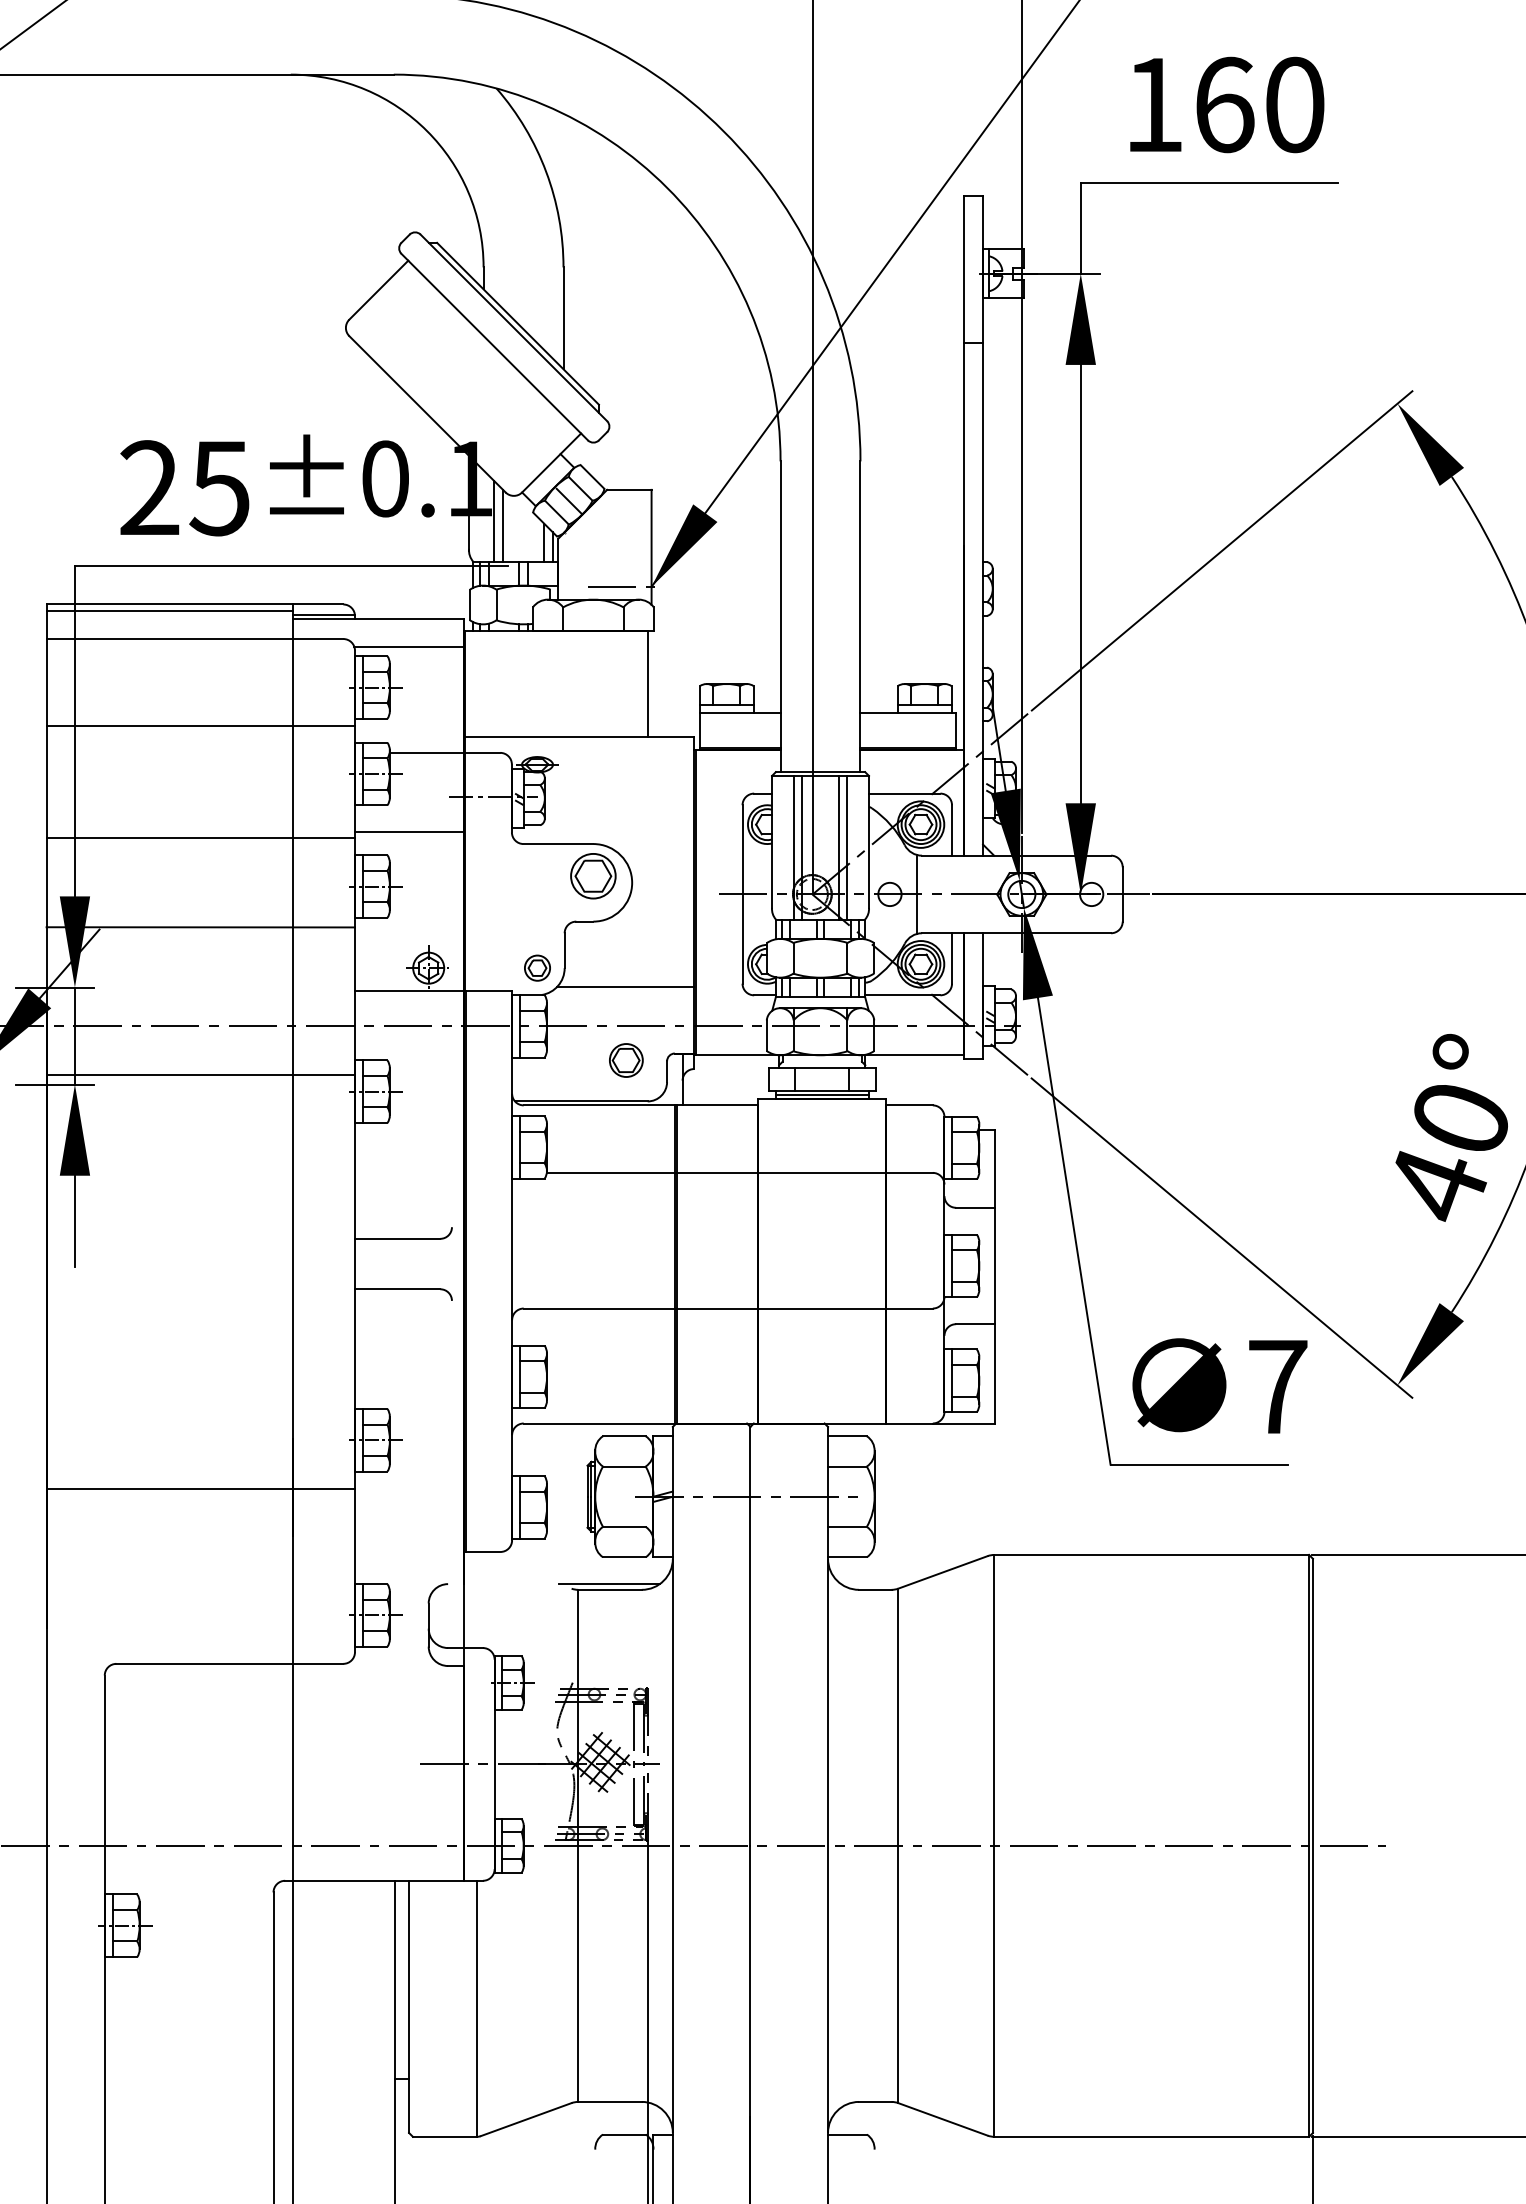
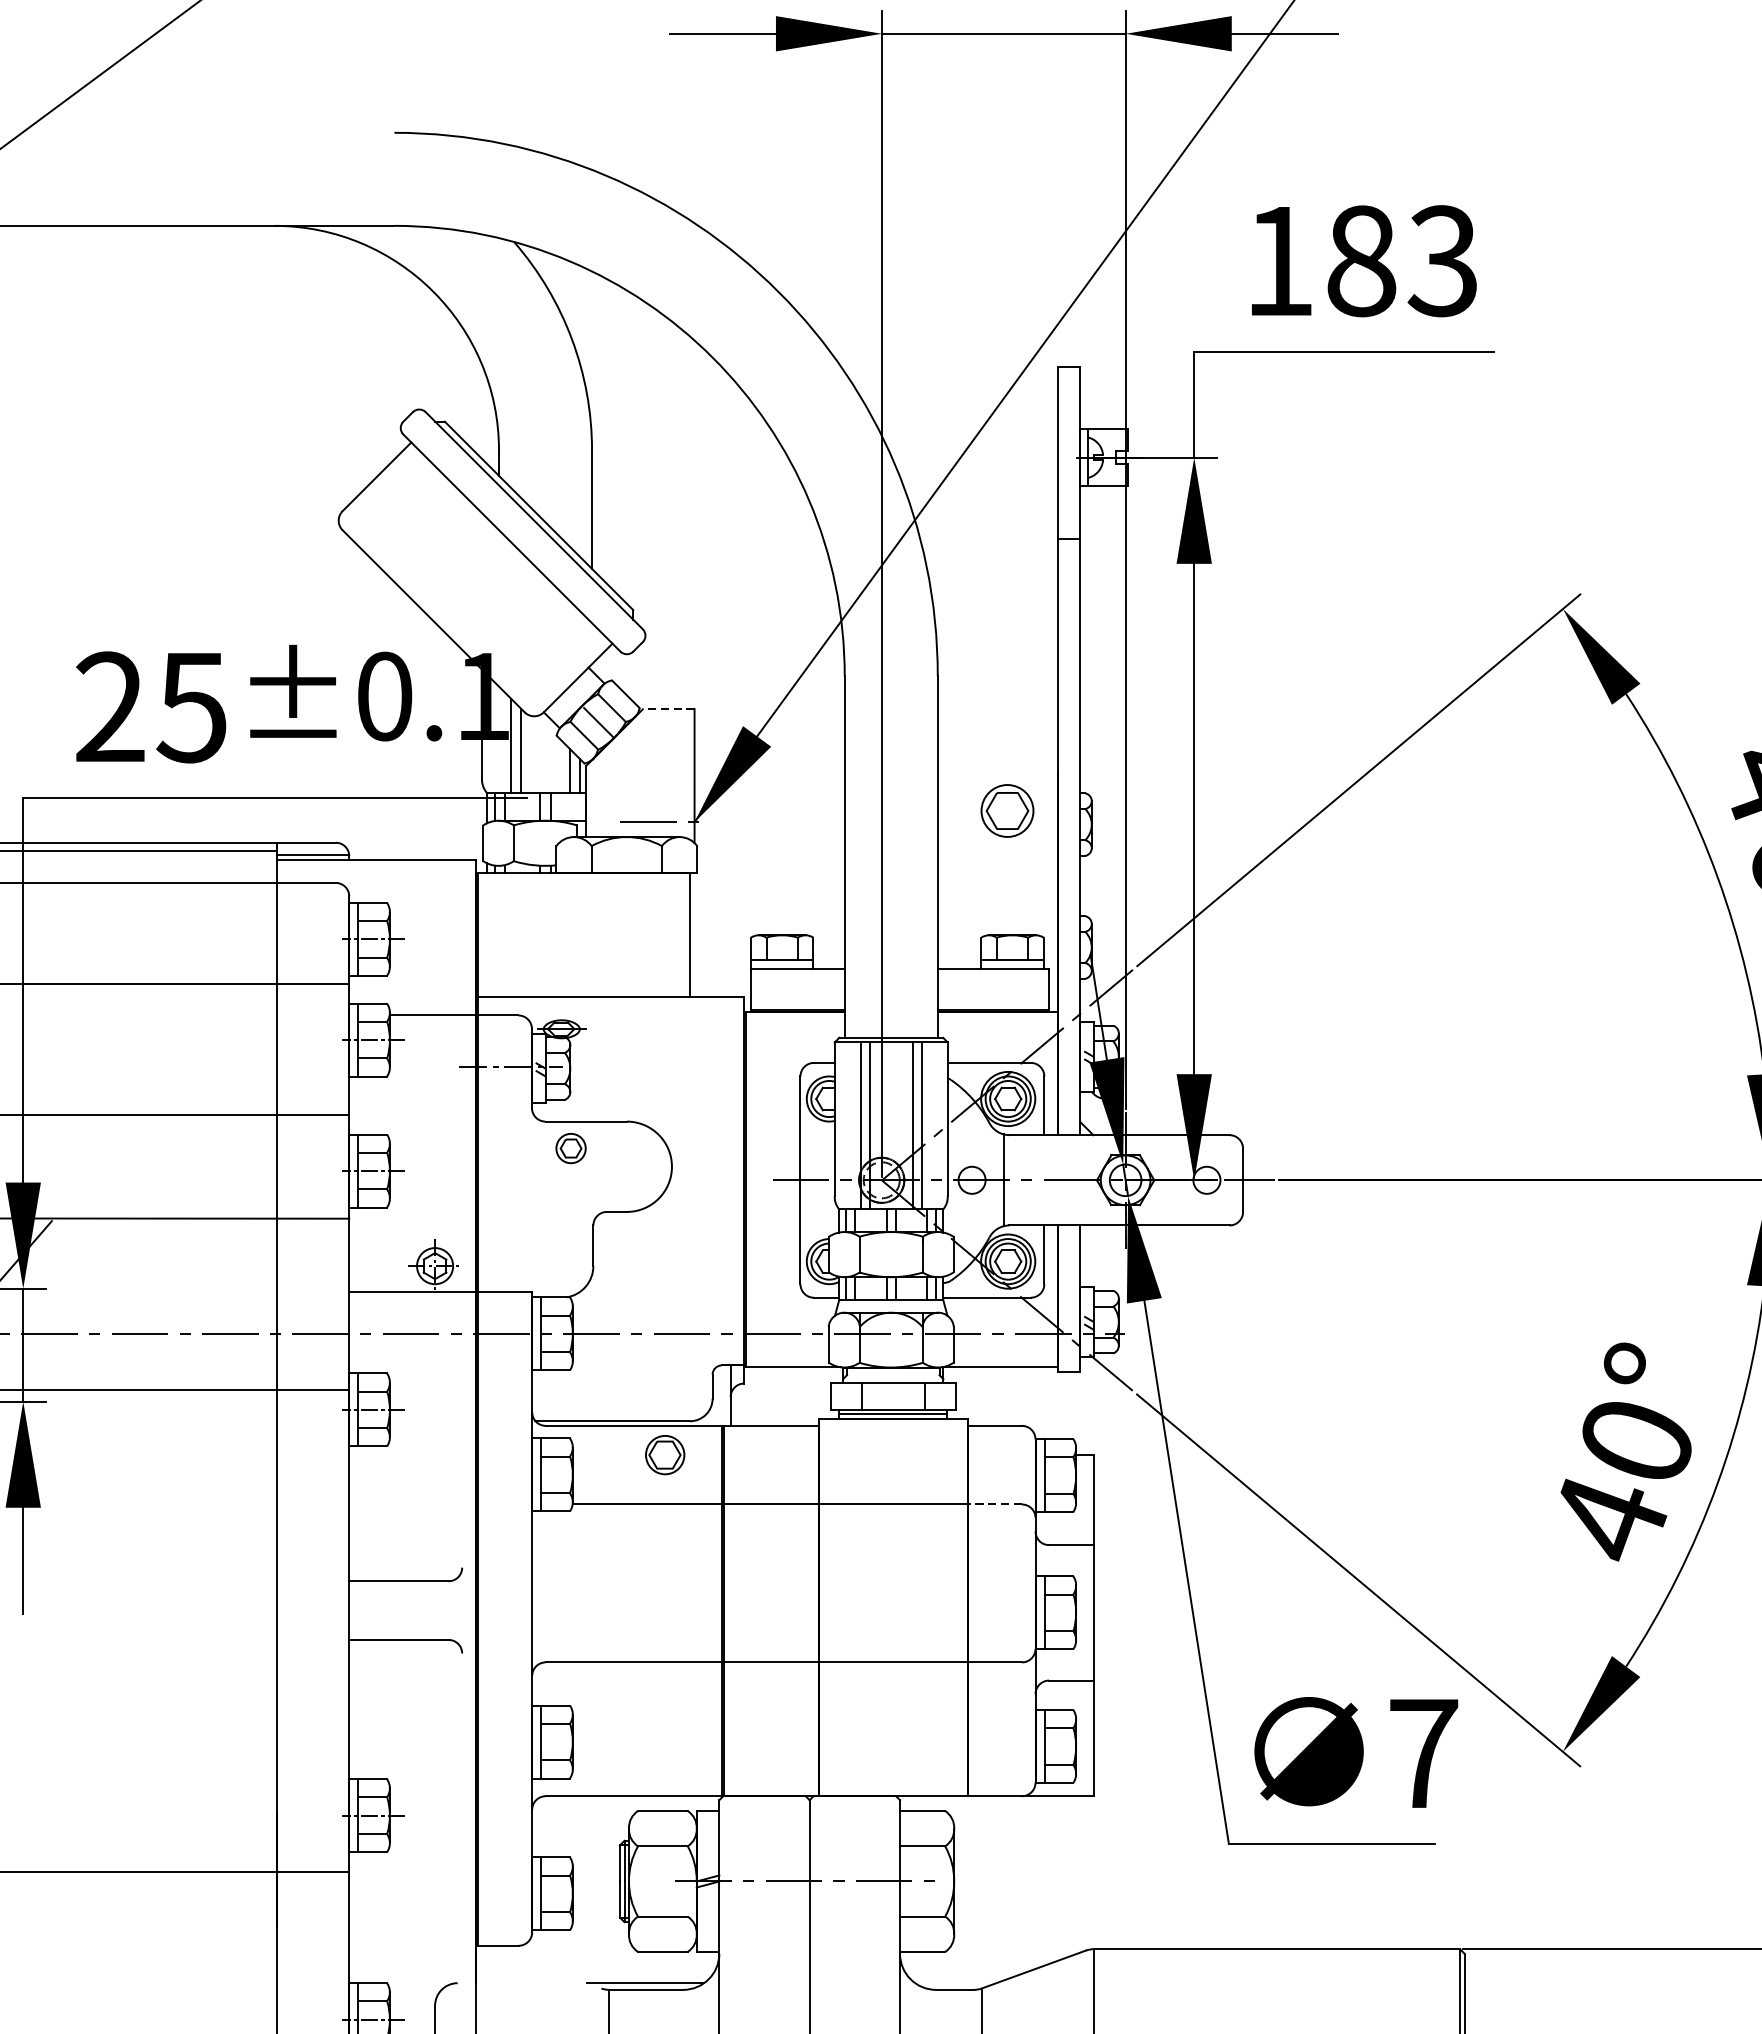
text: (1259, 104) -> (1402, 260), 160 -> 183
line: (628, 489) -> (667, 708), solid -> dashed
line: (408, 646) -> (411, 891), removed
line: (408, 831) -> (411, 1107), removed
part: (593, 876) -> (1007, 811), moved
part: (537, 967) -> (571, 1147), moved
line: (625, 987) -> (664, 1288), removed
part: (626, 1060) -> (665, 1455), moved
line: (909, 1172) -> (994, 1503), solid -> dashed

